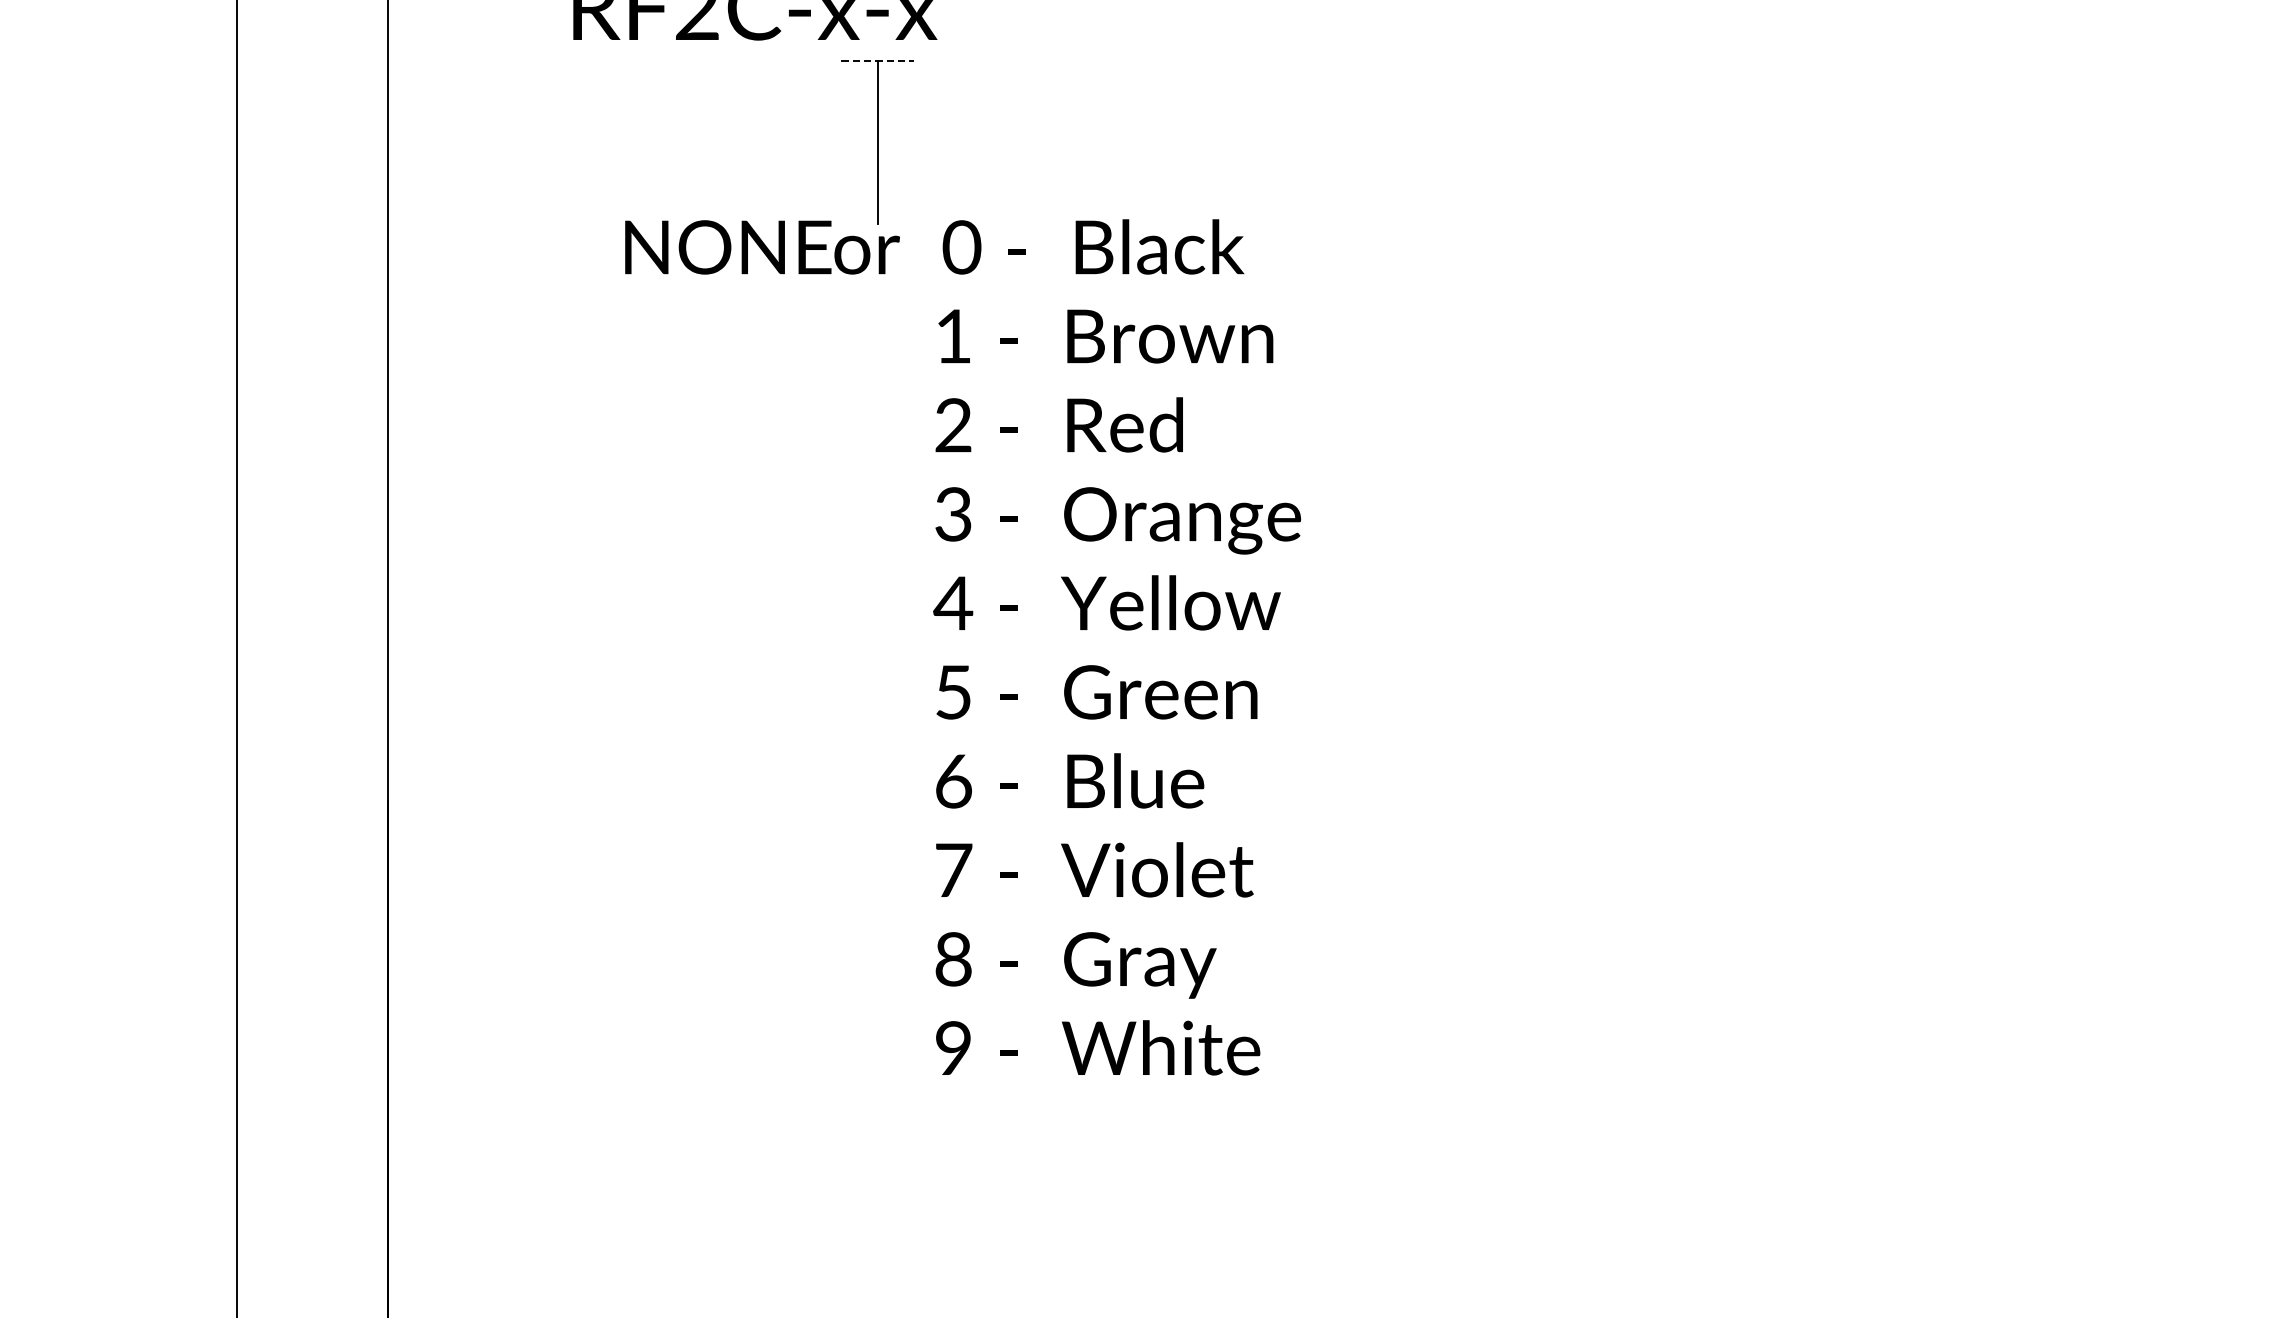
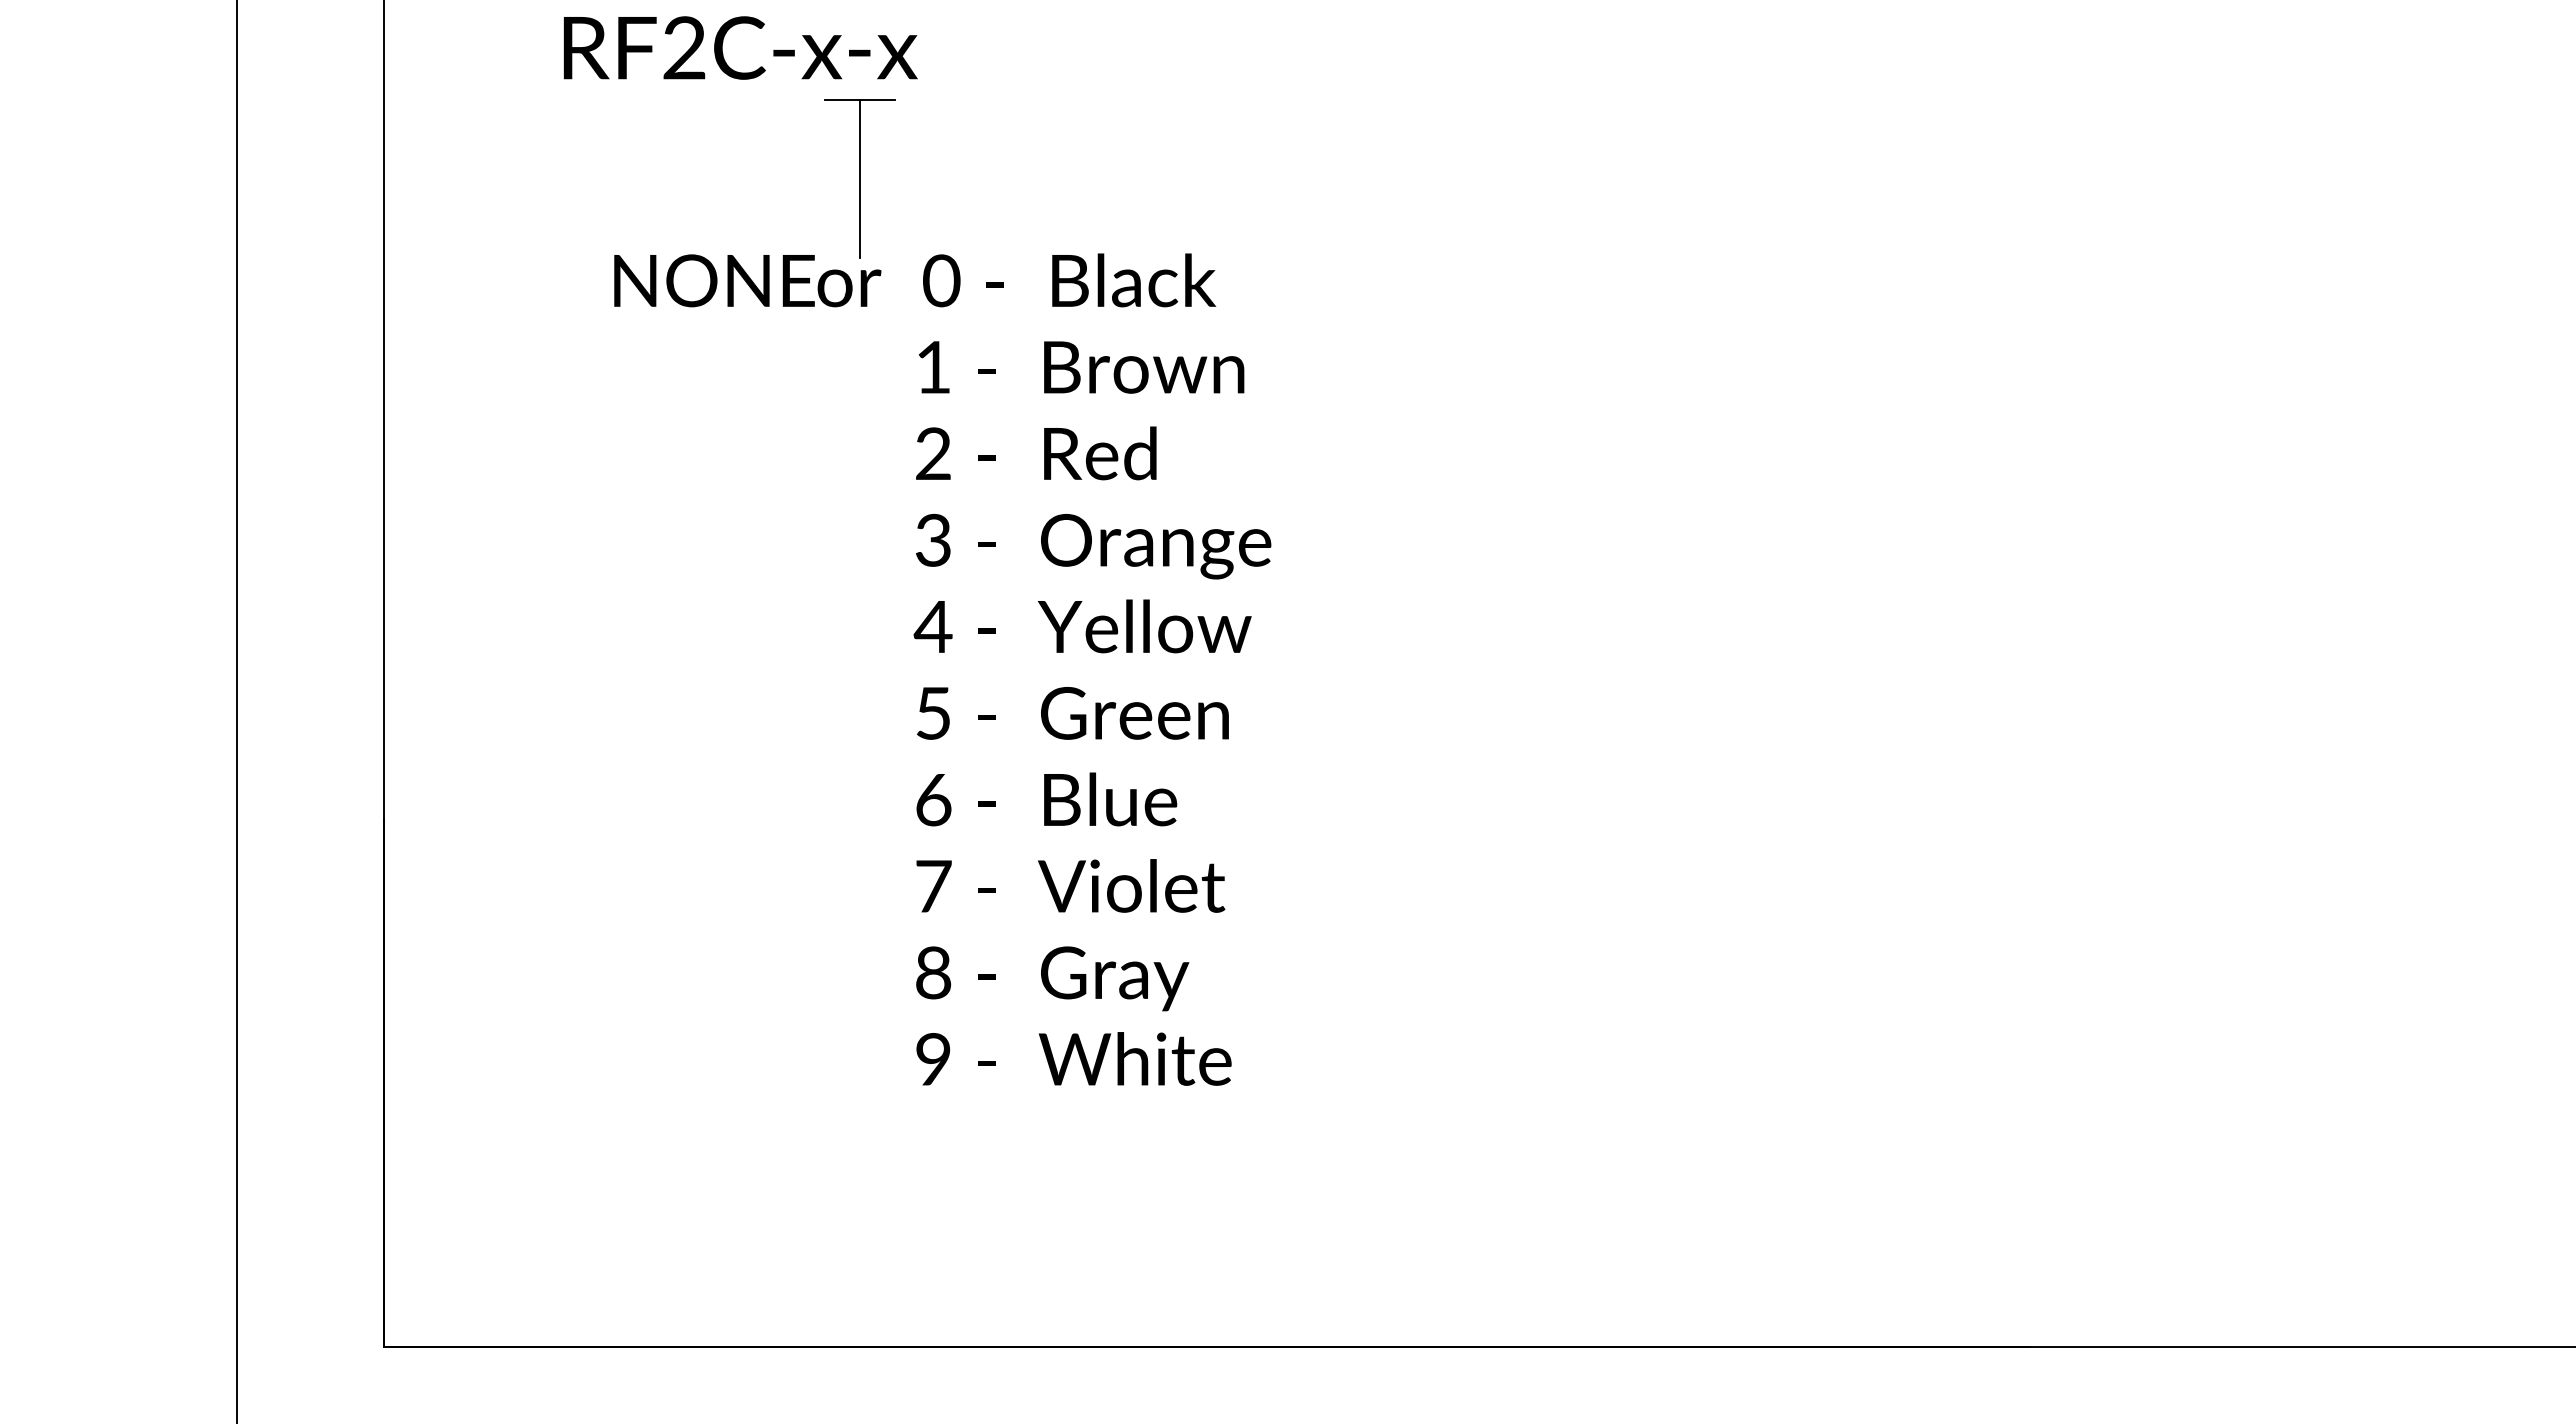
line: (878, 60) -> (860, 99), dashed -> solid

